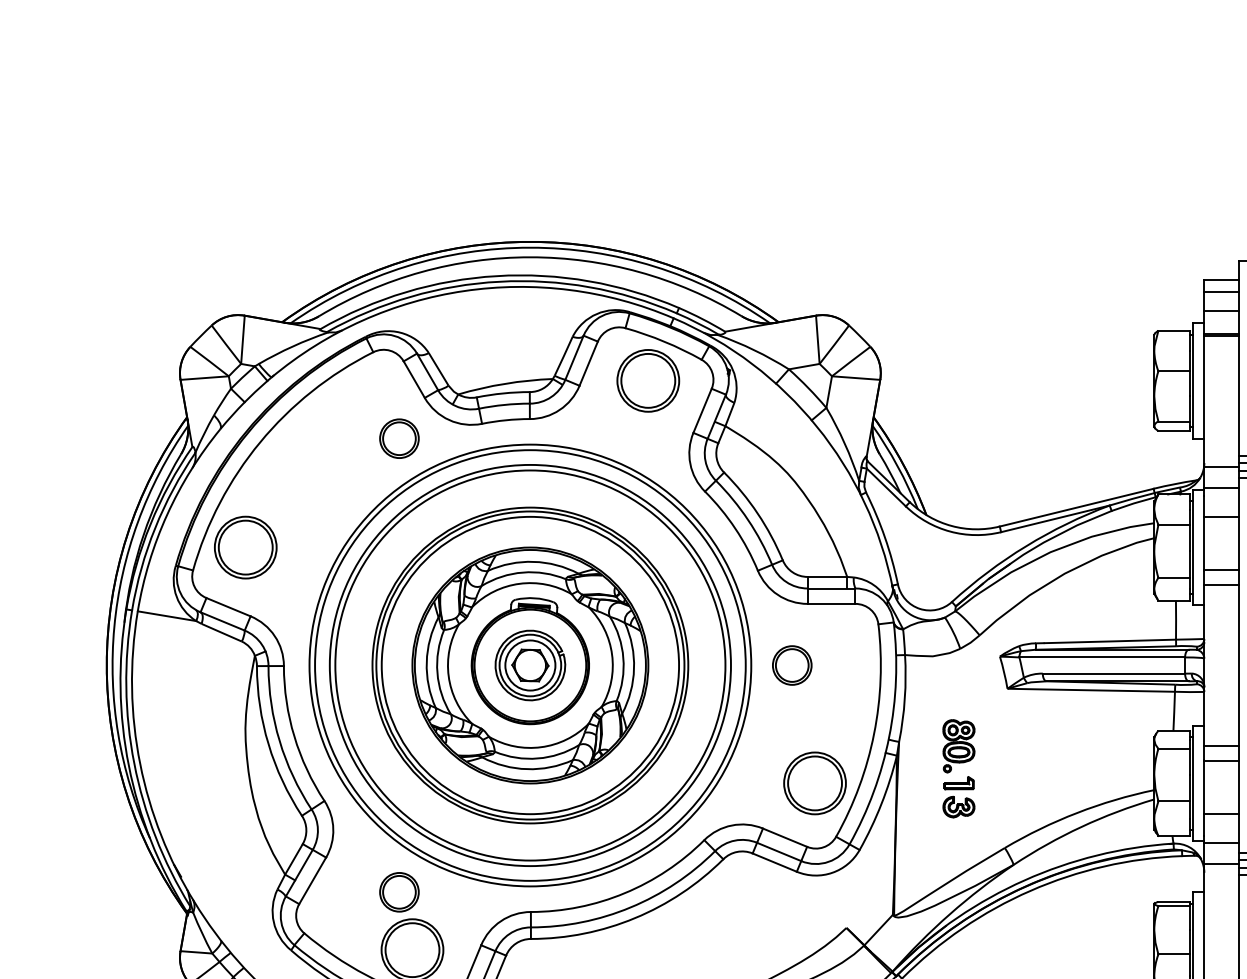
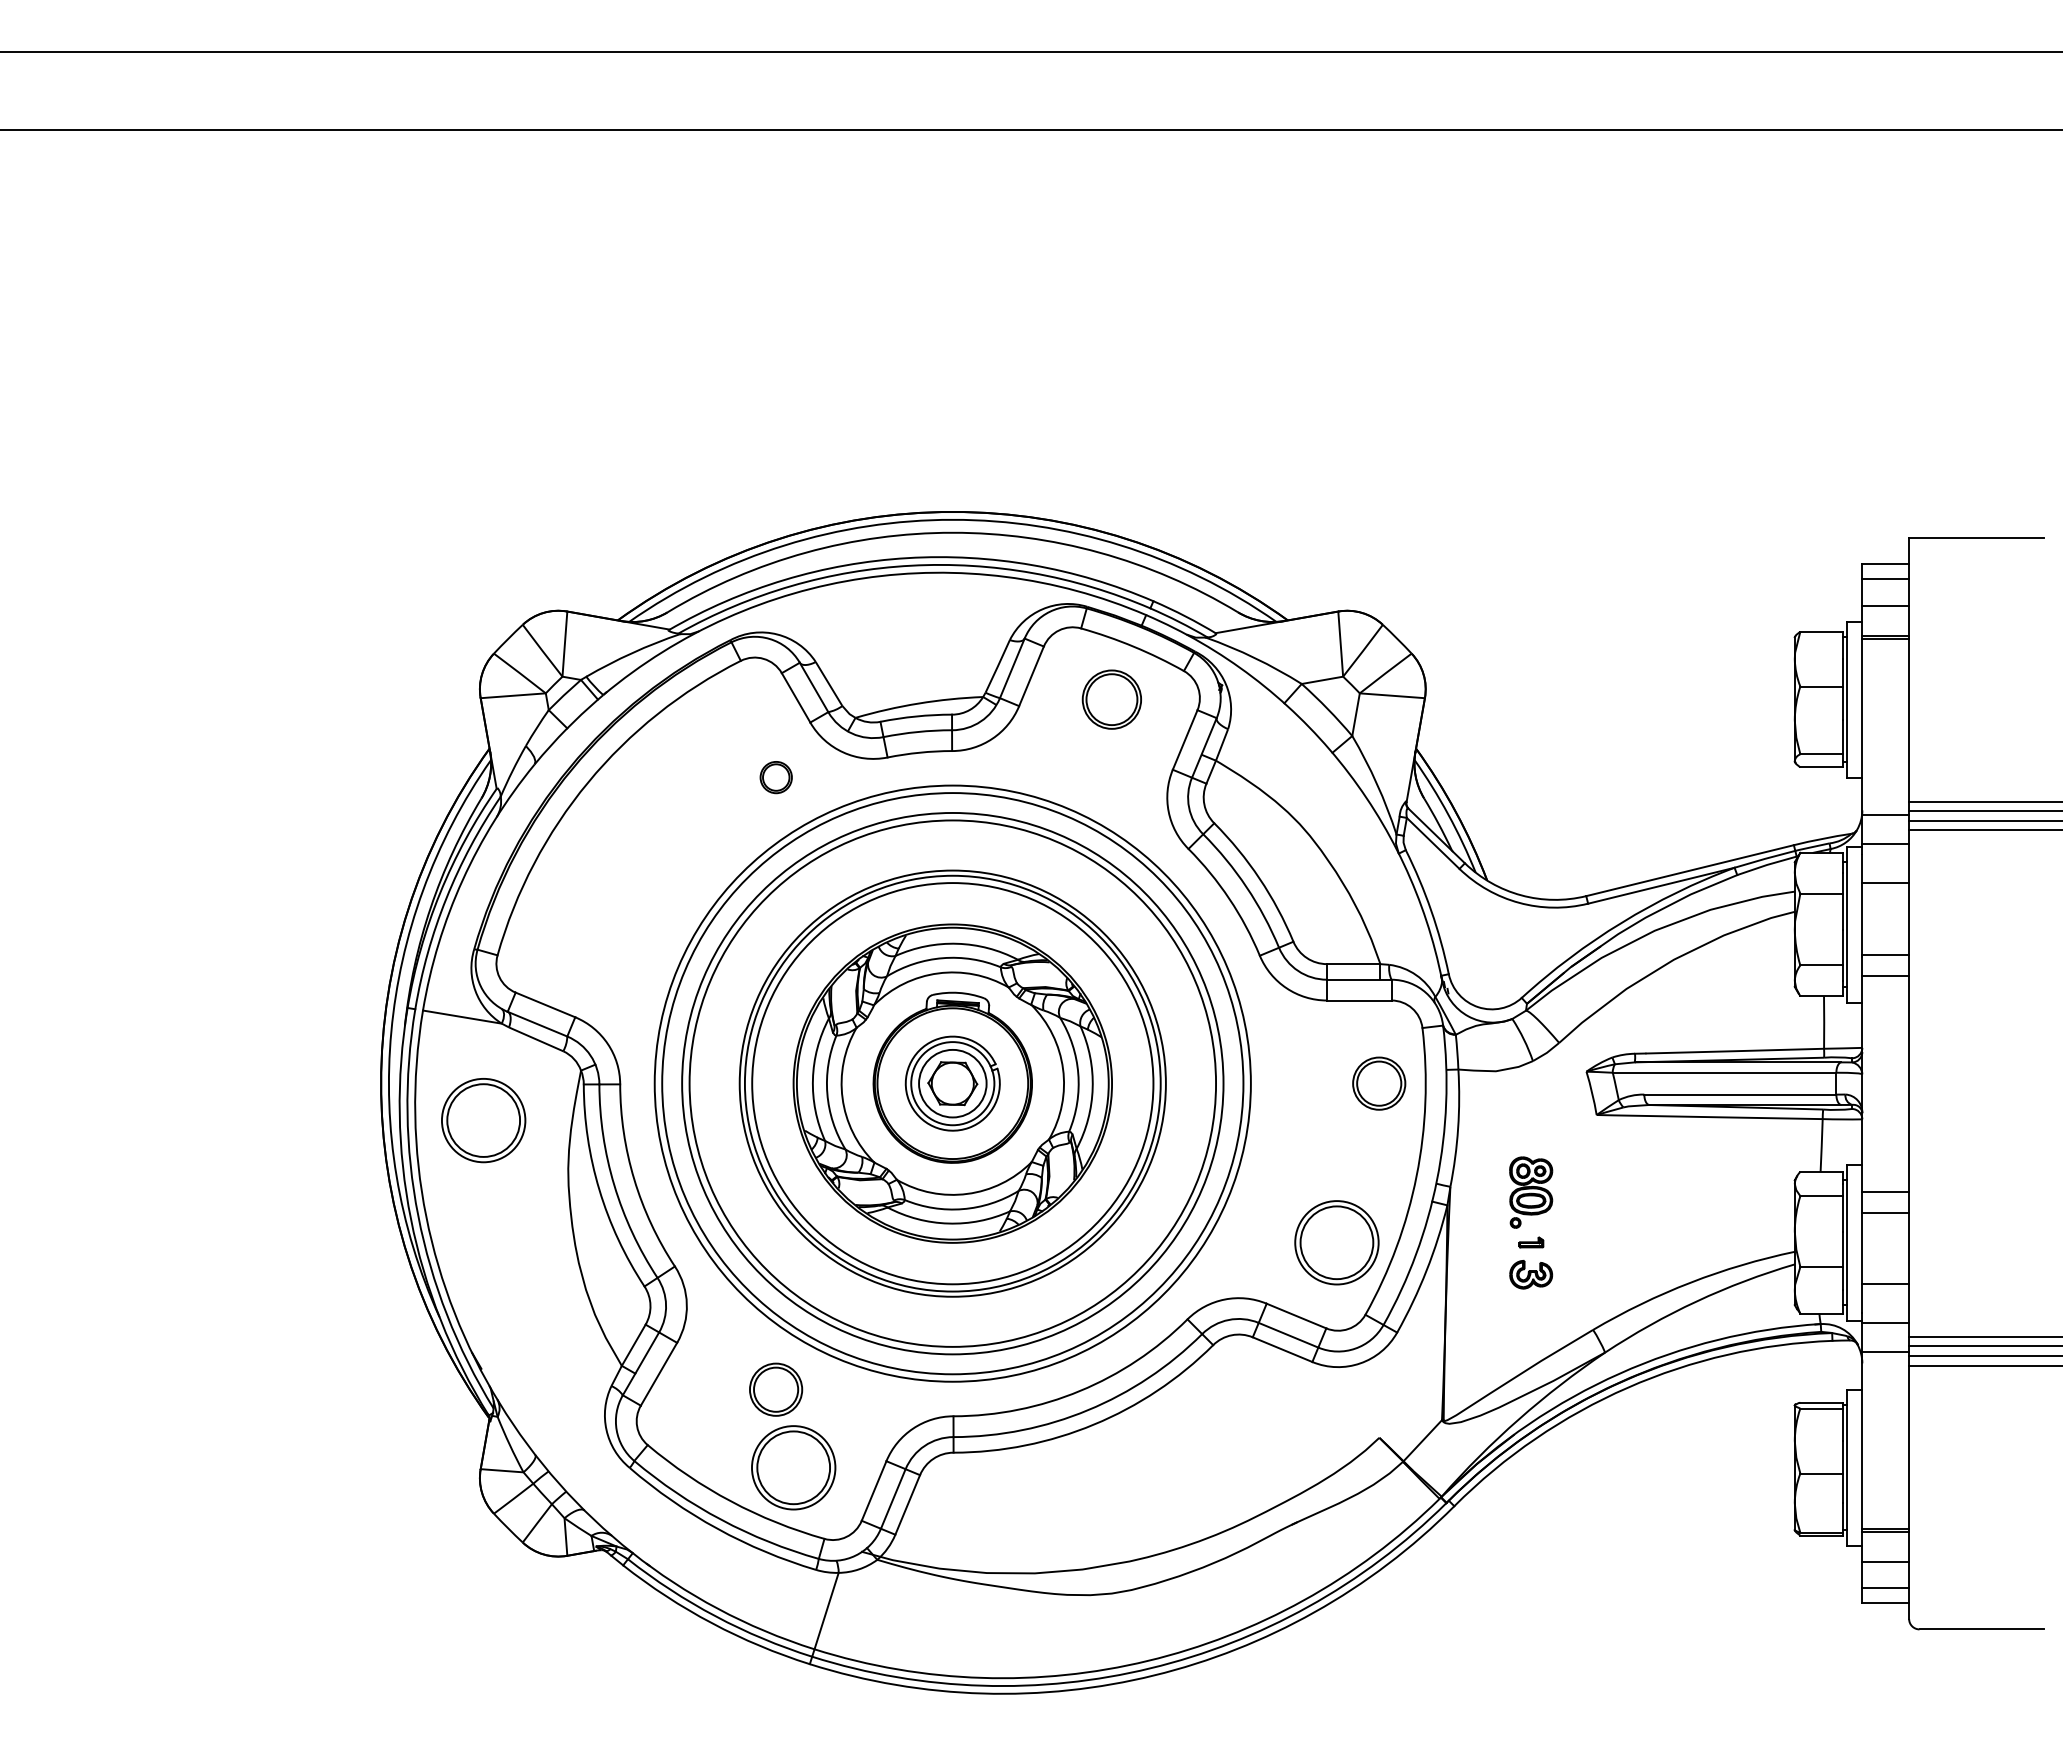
part: (647, 380) -> (1111, 699), size x0.7
part: (399, 438) -> (776, 777), size x0.6
part: (245, 547) -> (483, 1120), moved
part: (792, 665) -> (1379, 1083), moved
part: (959, 783) -> (1531, 1242), size x0.6

